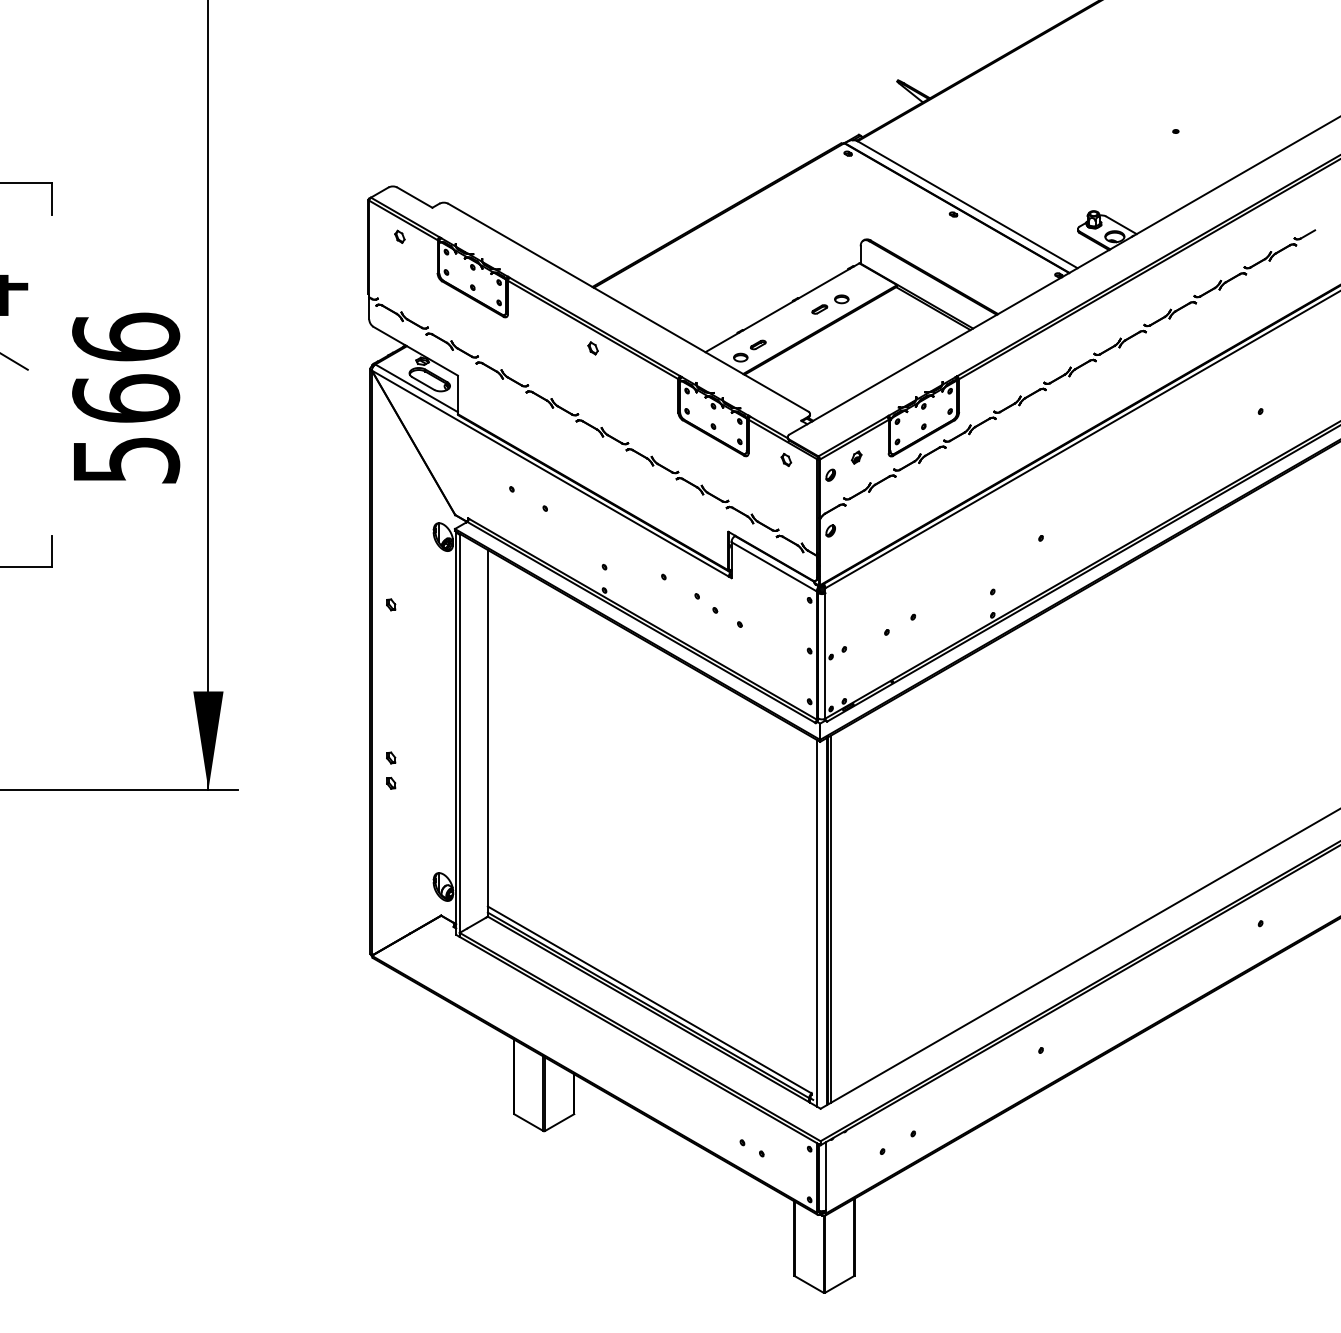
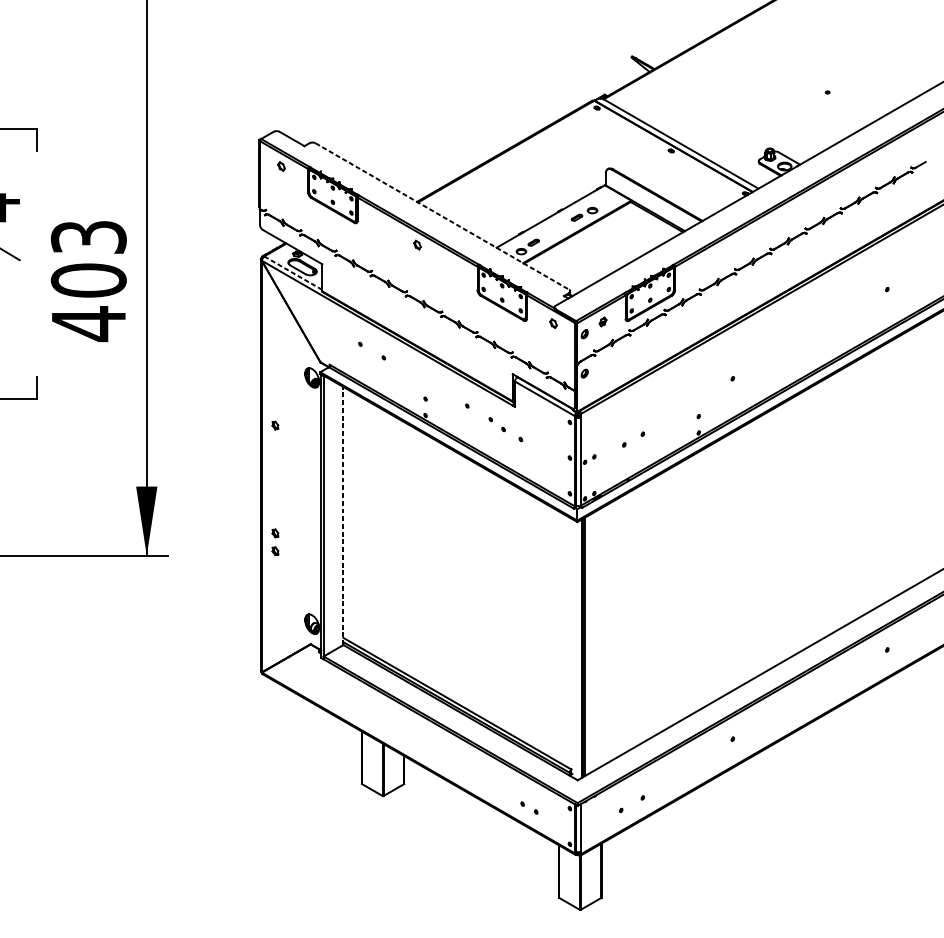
line: (628, 307) -> (442, 216), solid -> dashed
line: (416, 388) -> (293, 273), solid -> dashed
text: (126, 399) -> (89, 281), 566 -> 403
line: (487, 732) -> (343, 515), solid -> dashed
line: (817, 923) -> (575, 649), removed

